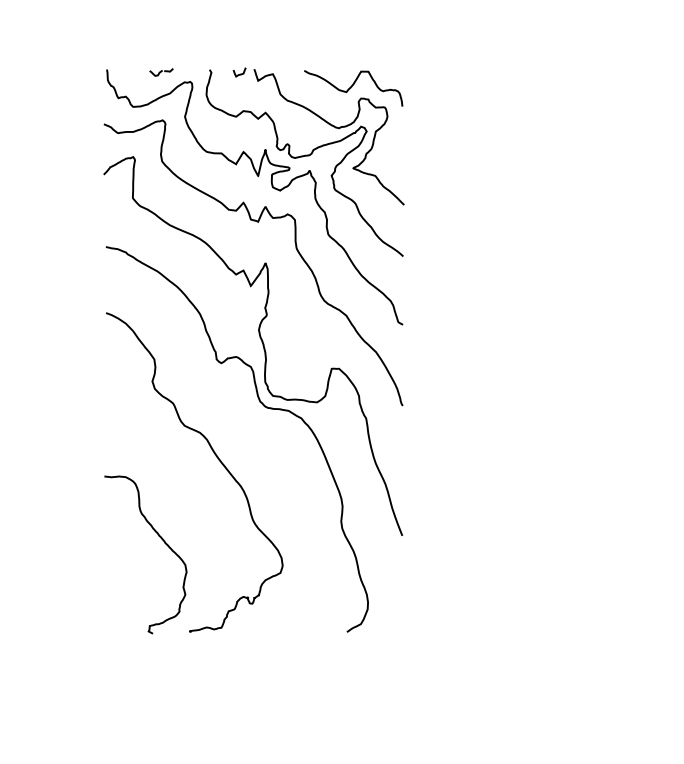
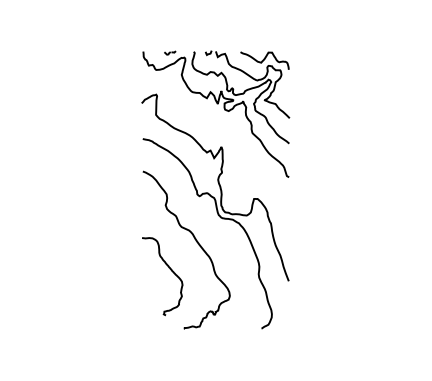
curve: (257, 223) -> (217, 127), removed
curve: (160, 540) -> (169, 269), moved

